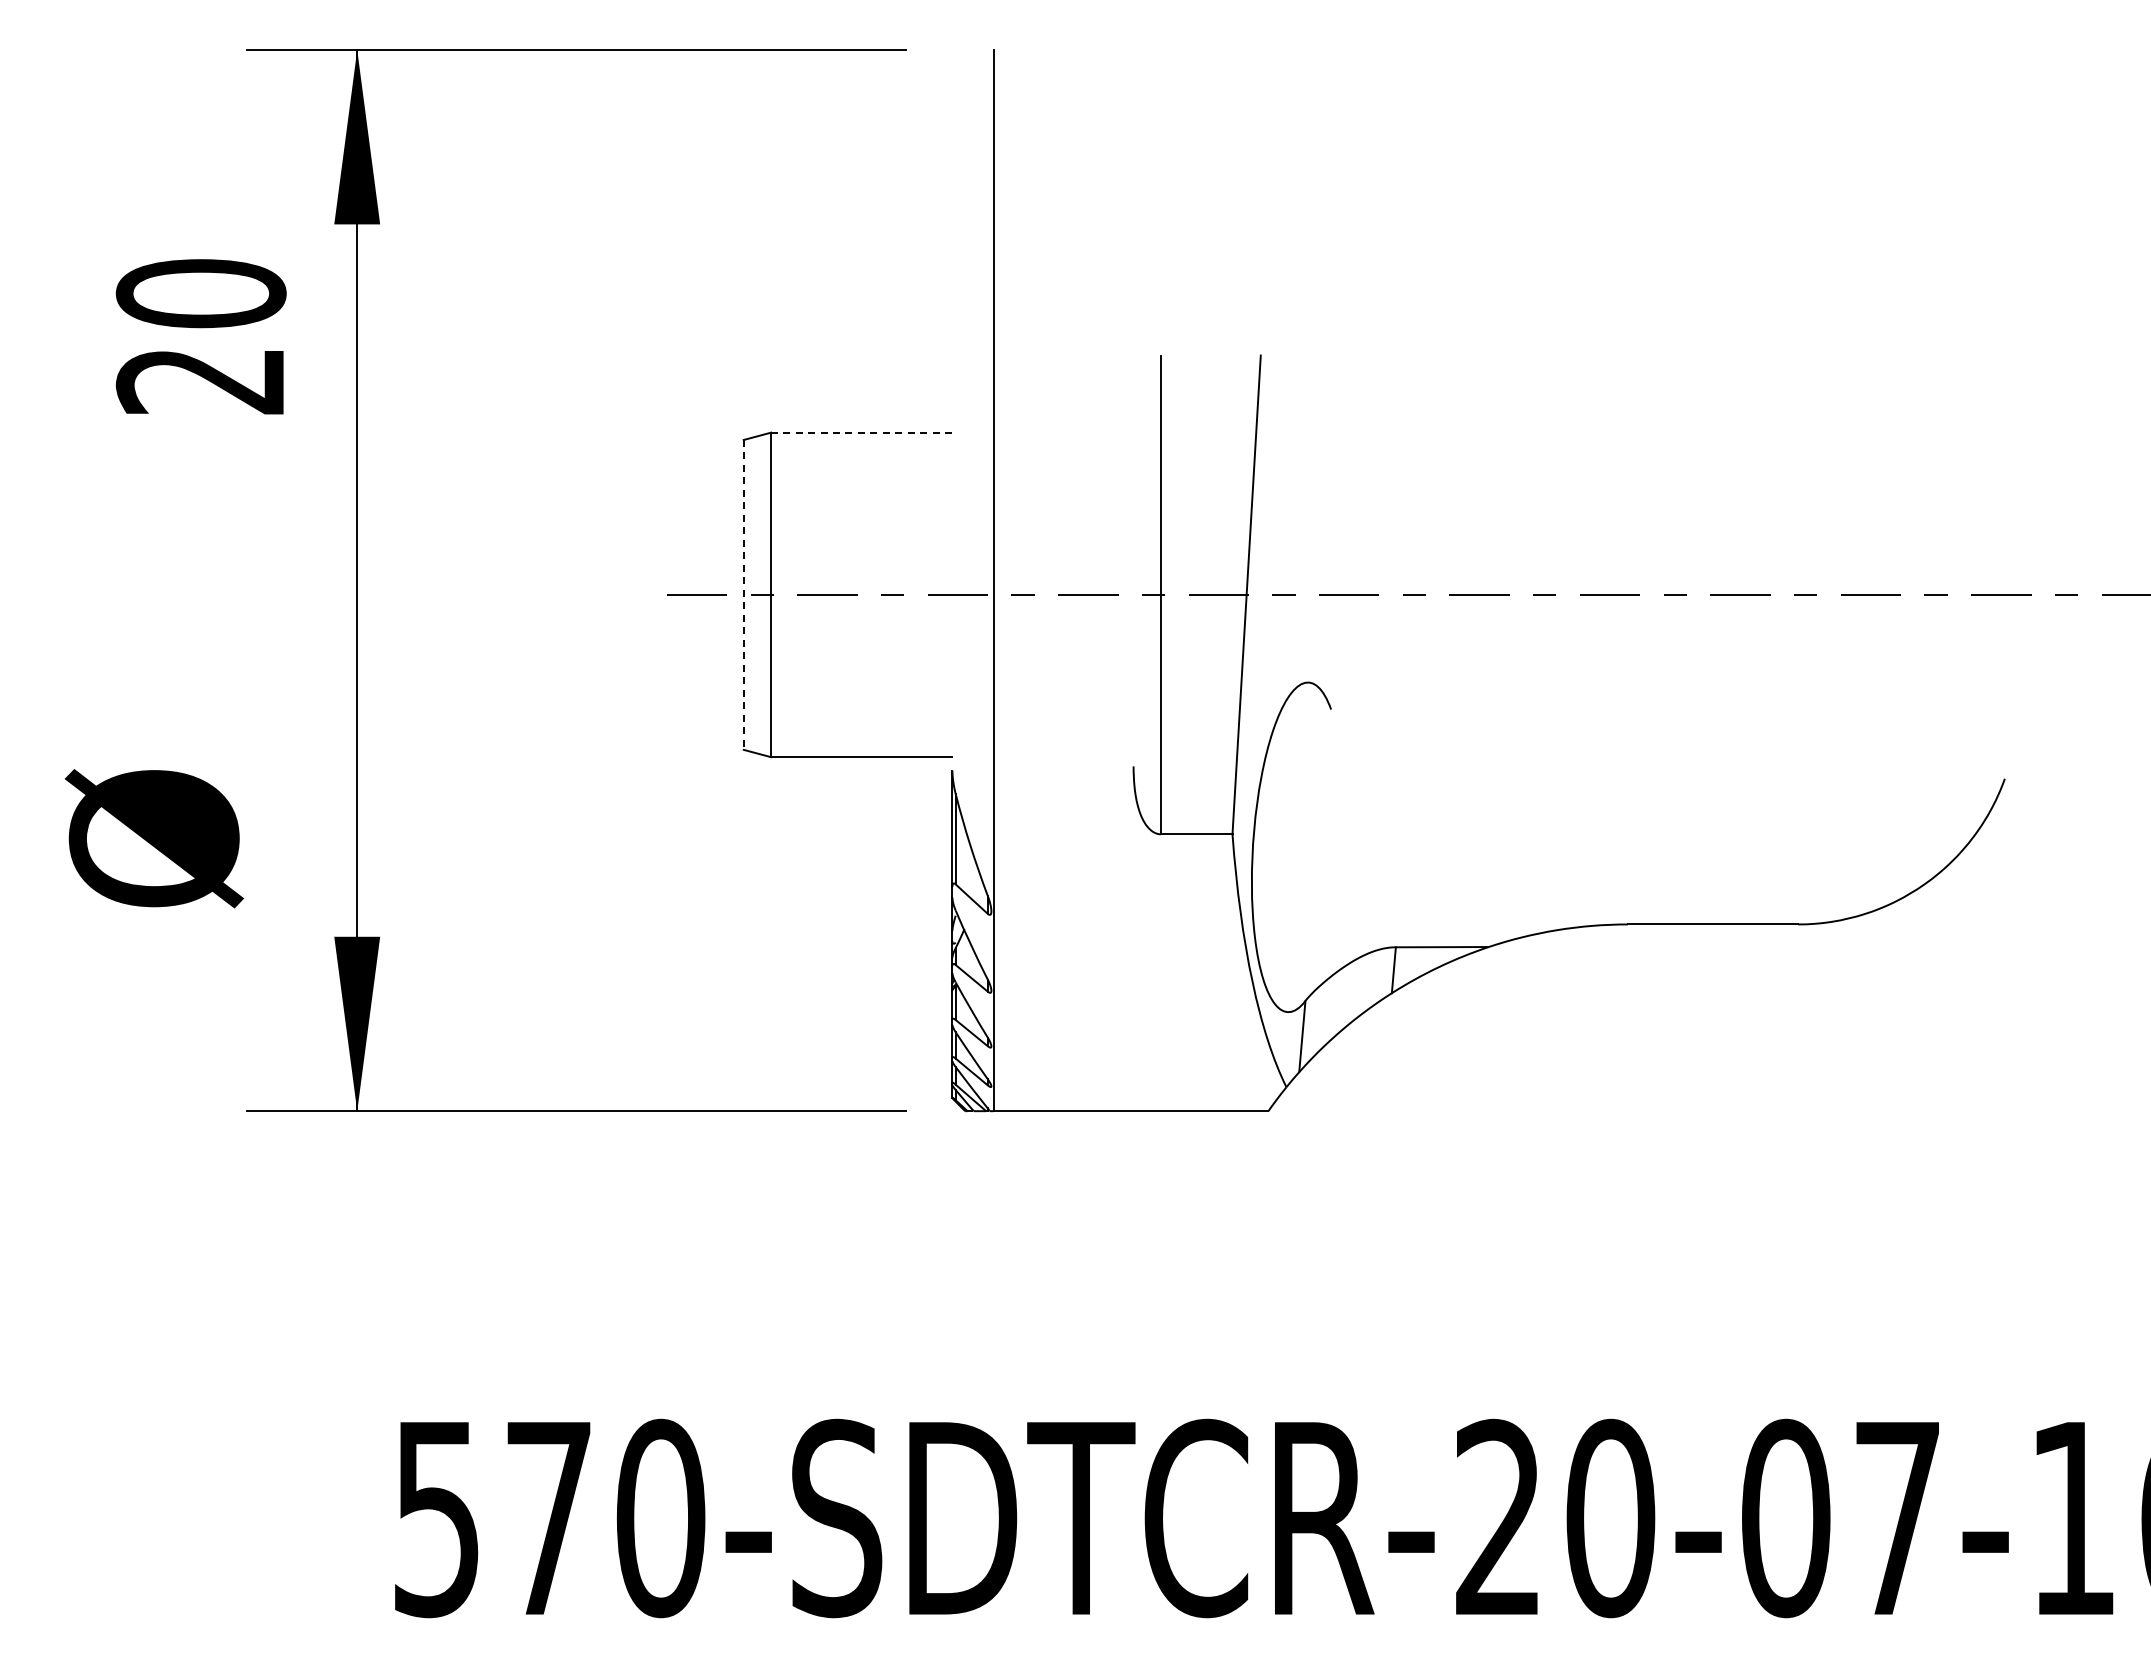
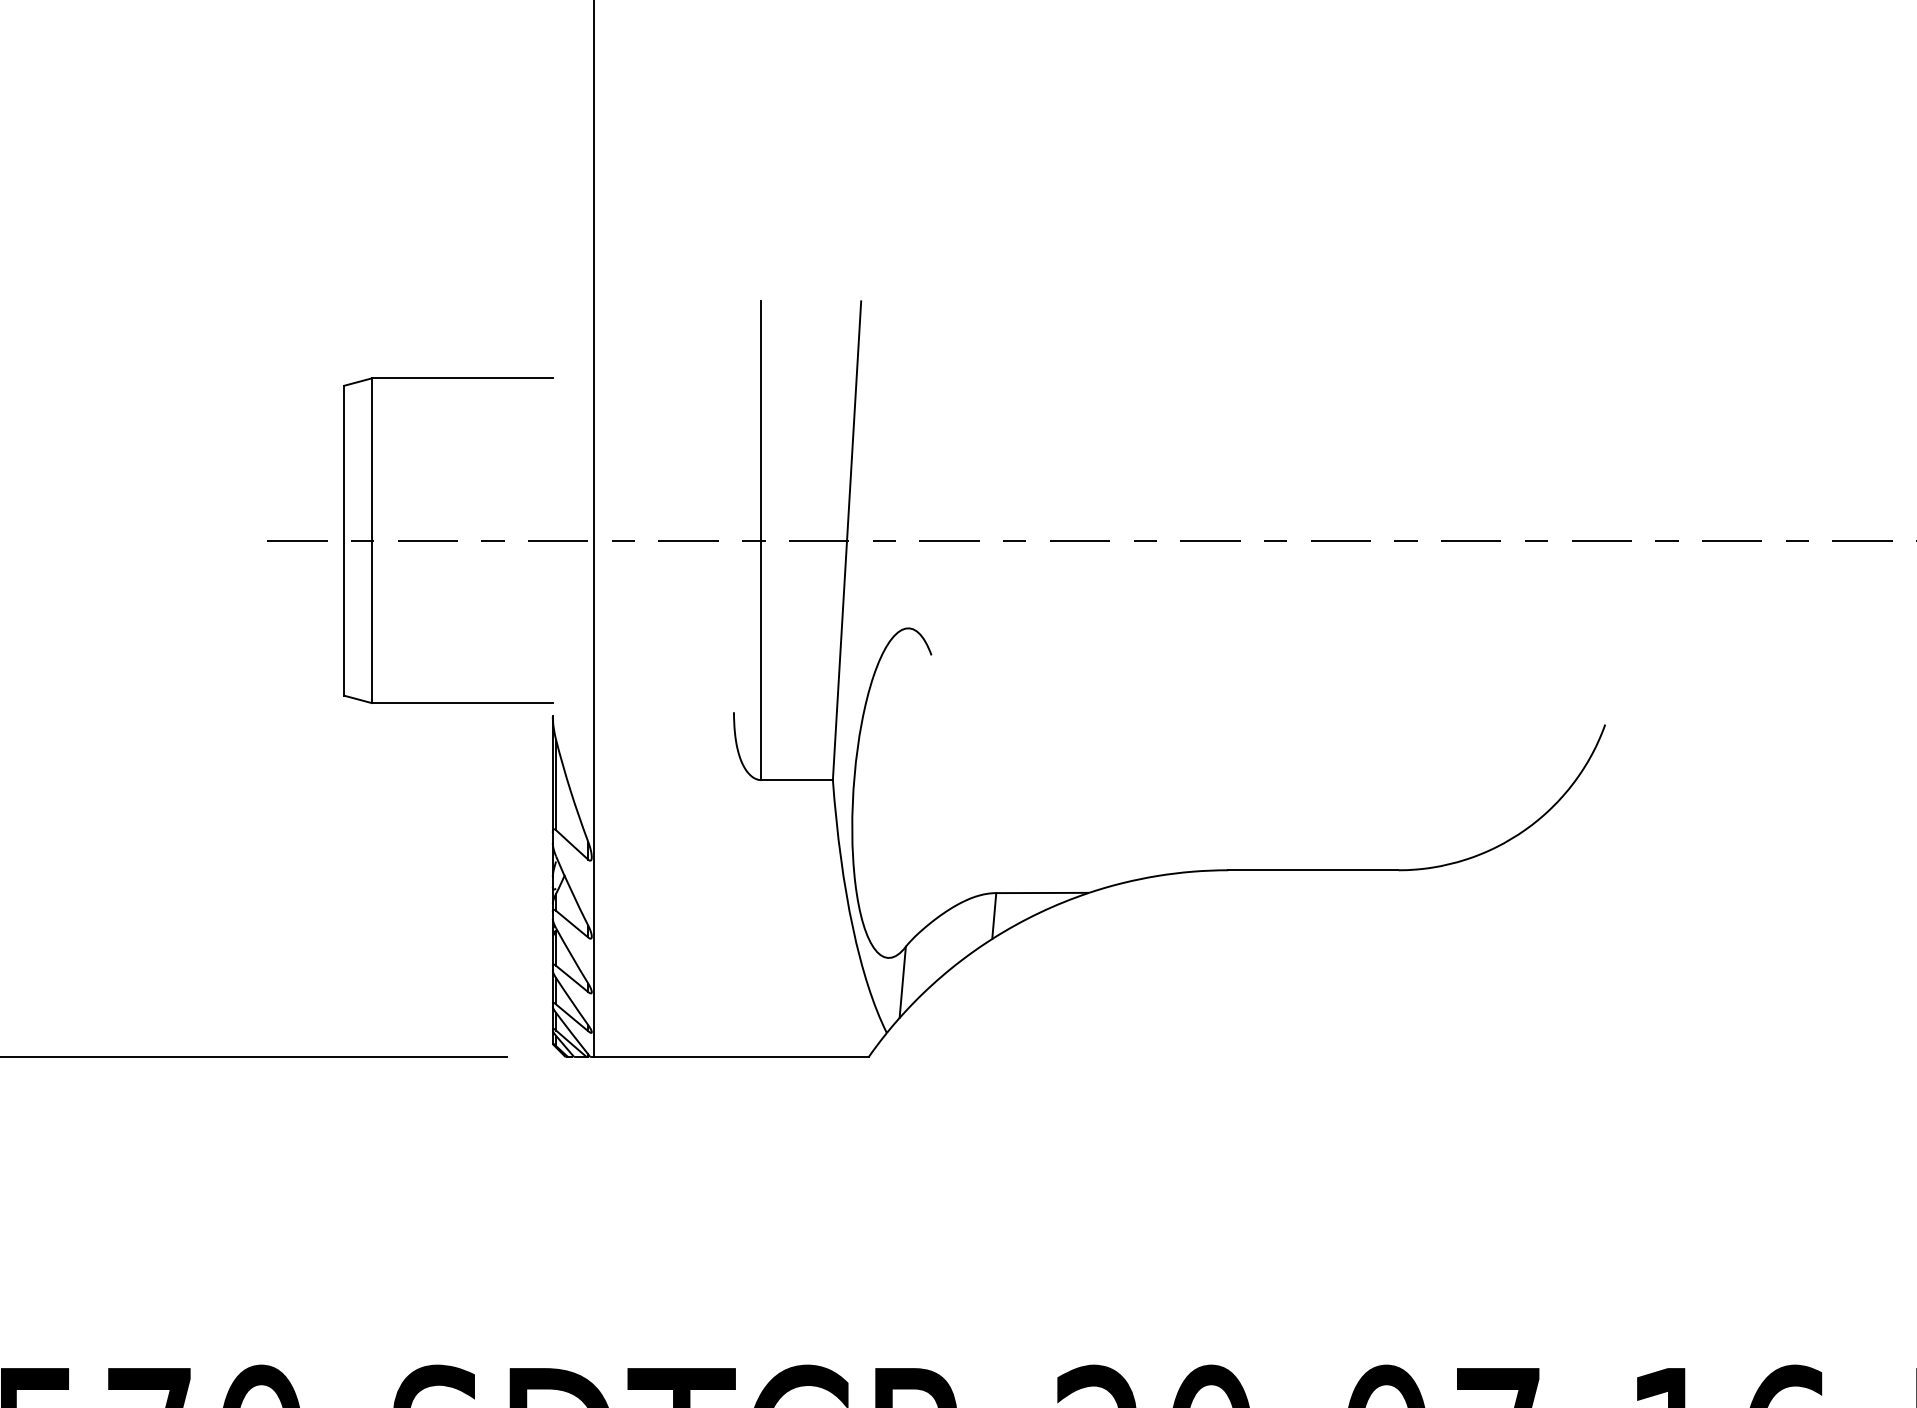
line: (861, 432) -> (461, 378), dashed -> solid
line: (743, 594) -> (343, 540), dashed -> solid

